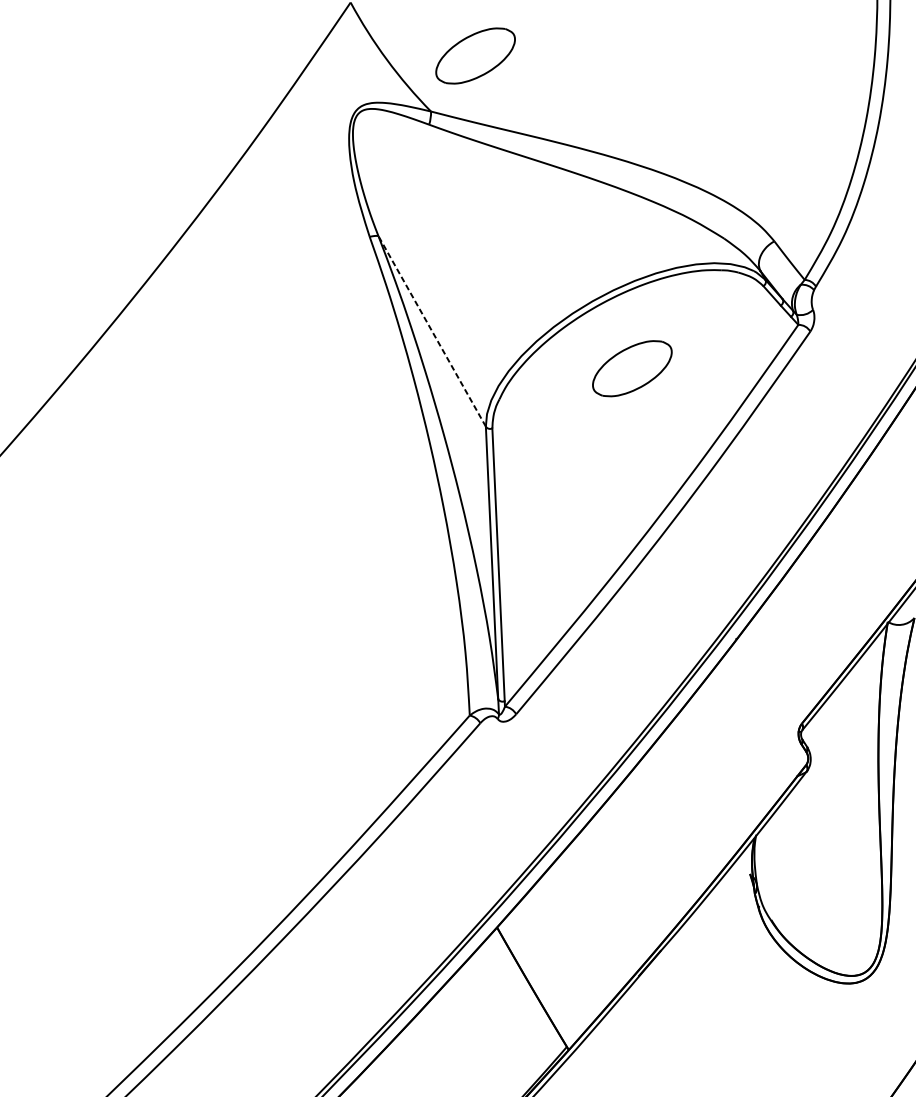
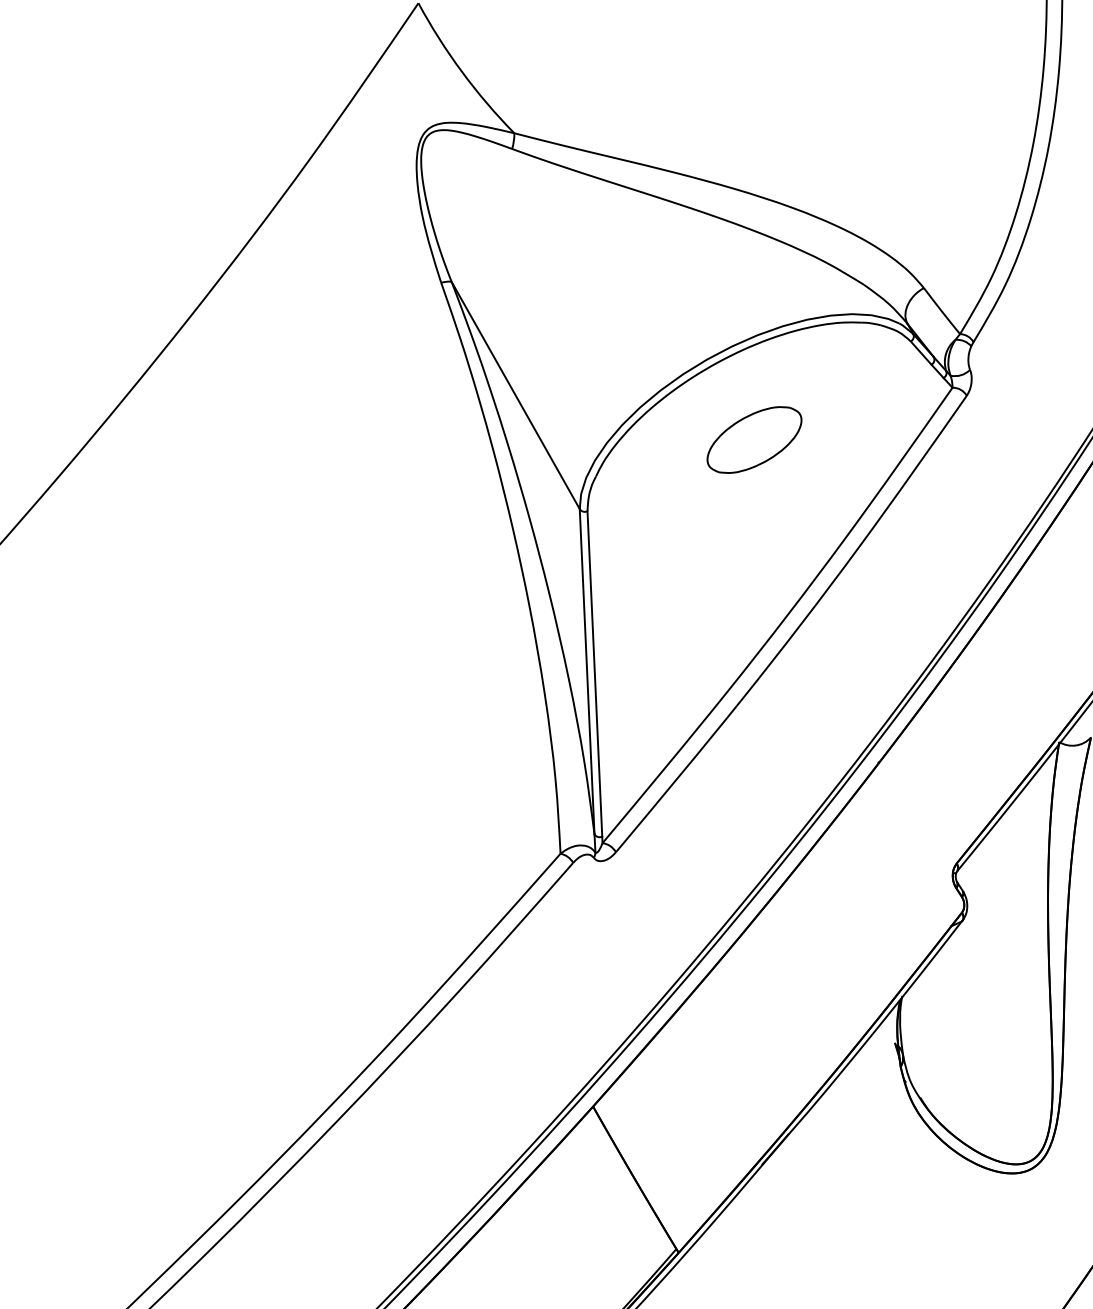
part: (475, 55) -> (567, 66), removed
line: (432, 331) -> (515, 395), dashed -> solid

